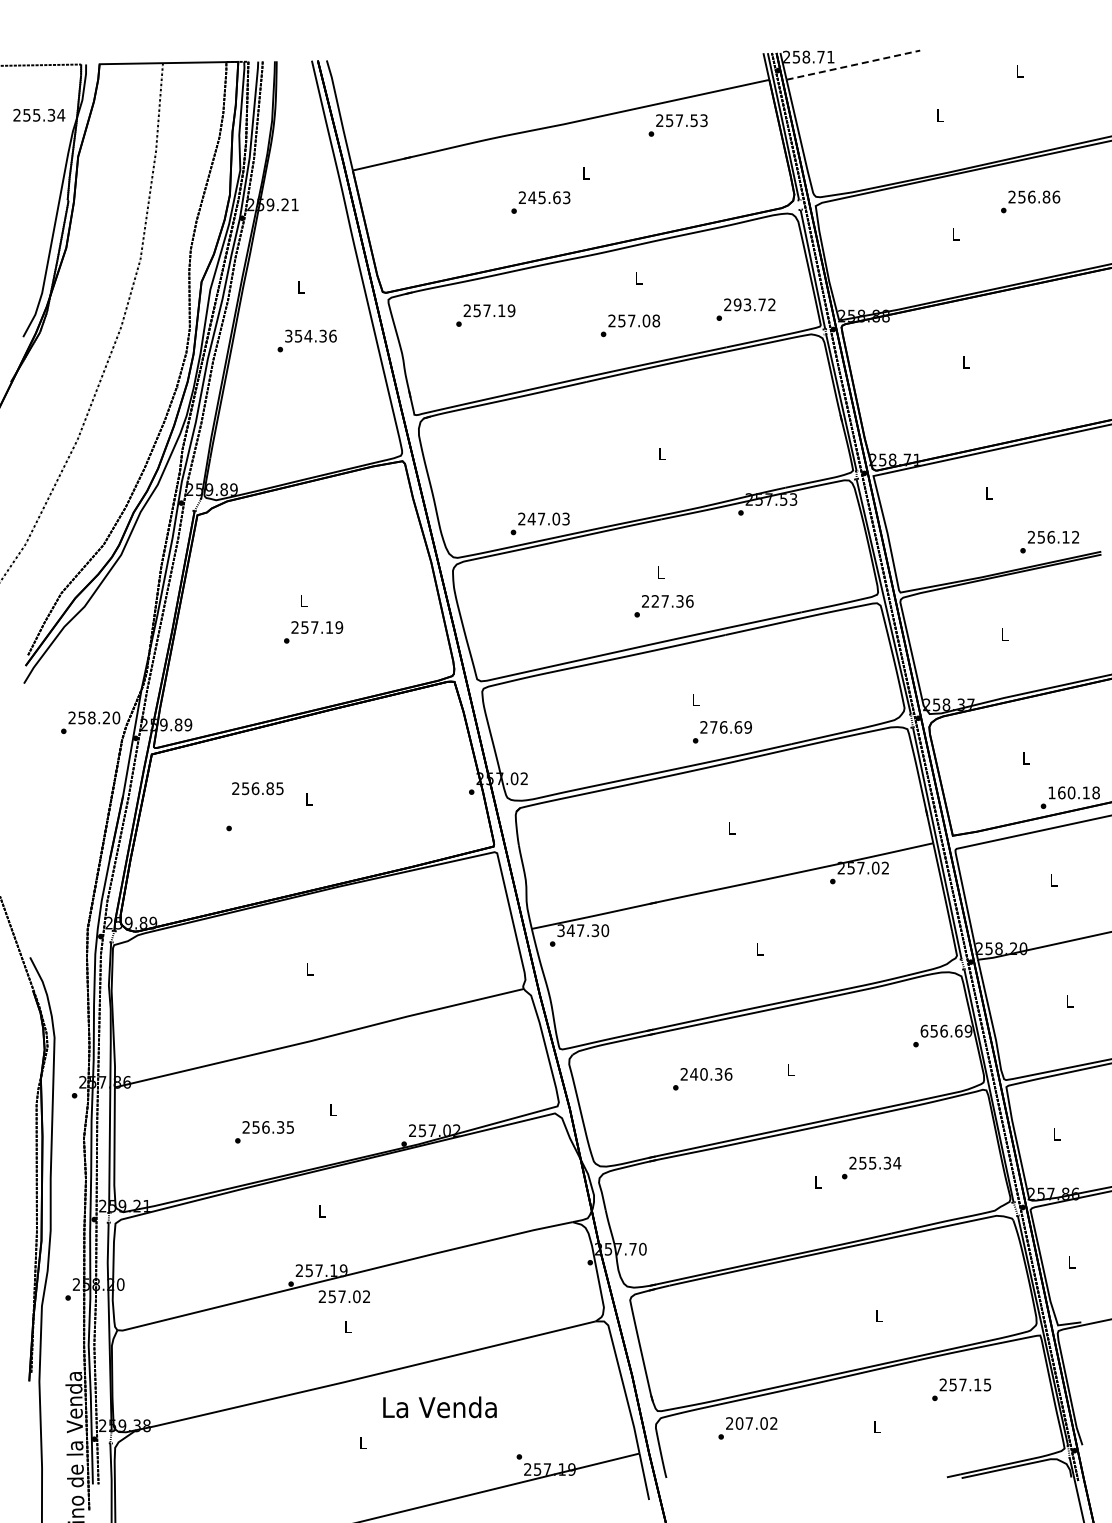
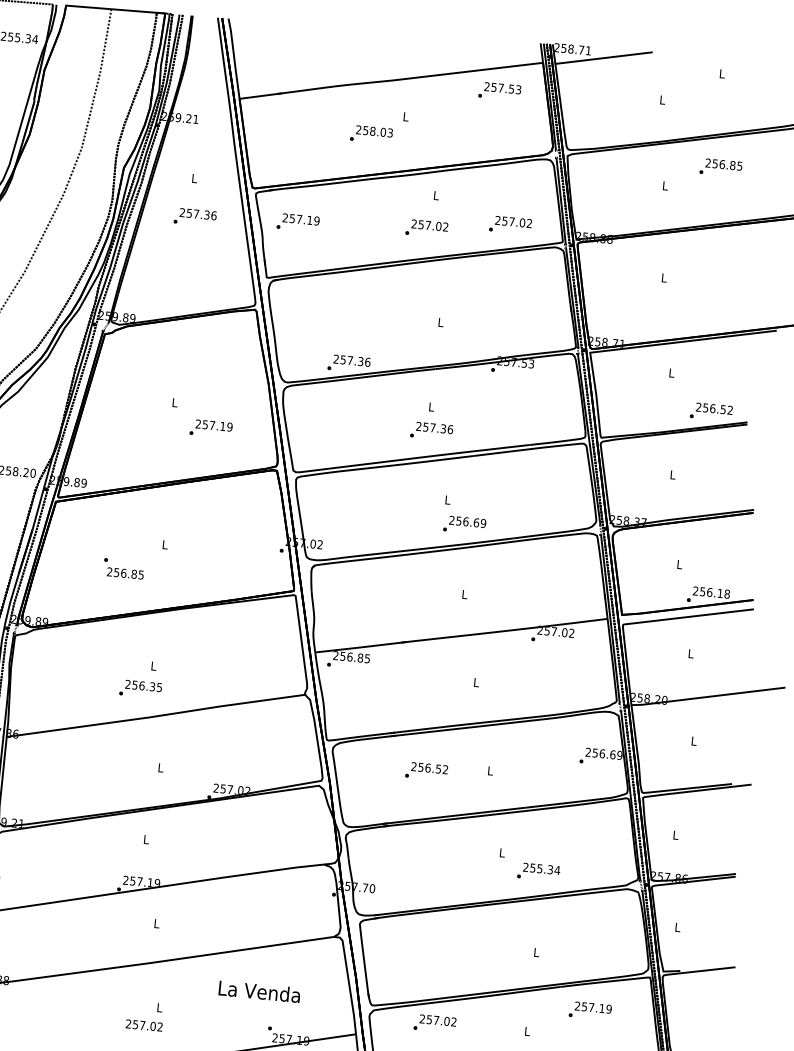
line: (853, 65) -> (604, 58), dashed -> solid
text: (677, 125) -> (499, 91), moved
text: (1056, 196) -> (739, 165), 256.86 -> 256.85
text: (544, 197) -> (374, 131), 245.63 -> 258.03
text: (749, 304) -> (513, 221), 293.72 -> 257.02
text: (485, 315) -> (298, 222), moved
text: (656, 320) -> (445, 226), 257.08 -> 257.02
text: (298, 336) -> (189, 213), 354.36 -> 257.36
text: (548, 518) -> (355, 360), 247.03 -> 257.36
text: (1065, 537) -> (722, 409), 256.12 -> 256.52
text: (654, 601) -> (425, 427), 227.36 -> 257.36
text: (313, 632) -> (211, 428), moved
text: (713, 727) -> (458, 521), 276.69 -> 256.69
text: (257, 788) -> (125, 573), moved
text: (1061, 792) -> (702, 591), 160.18 -> 256.18
text: (583, 930) -> (351, 657), 347.30 -> 256.85
text: (924, 1030) -> (588, 751), 656.69 -> 256.69
text: (711, 1074) -> (433, 768), 240.36 -> 256.52
text: (264, 1132) -> (140, 689), moved
text: (871, 1167) -> (538, 871), moved
text: (343, 1296) -> (143, 1025), moved
text: (987, 1384) -> (609, 1008), 257.15 -> 257.19
text: (439, 1407) -> (259, 991), moved
text: (739, 1423) -> (429, 1019), 207.02 -> 257.02

